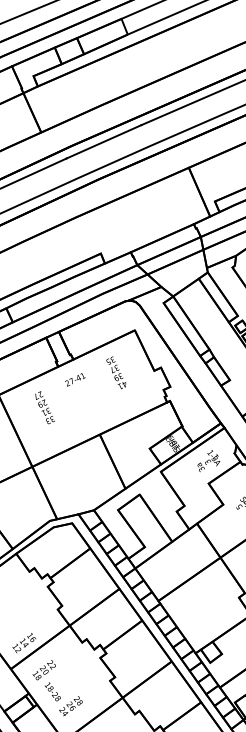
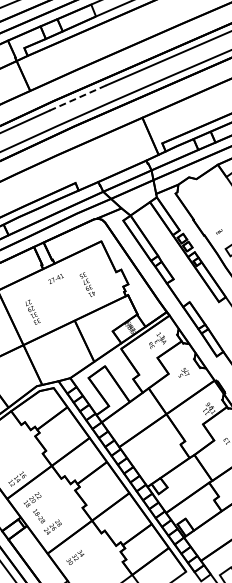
line: (104, 141) -> (78, 97), solid -> dashed
text: (115, 372) -> (86, 284), moved
text: (44, 406) -> (32, 311), moved

